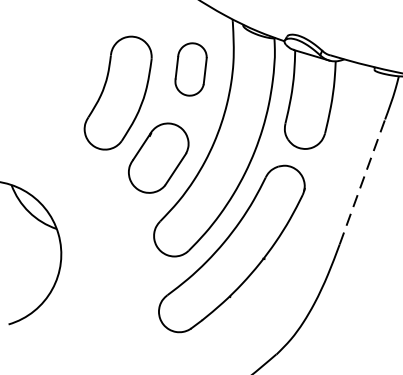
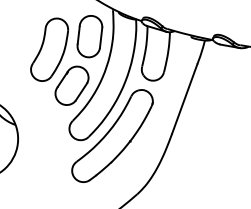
part: (190, 69) -> (89, 36), size x1.43
line: (361, 181) -> (184, 98), dashed -> solid

